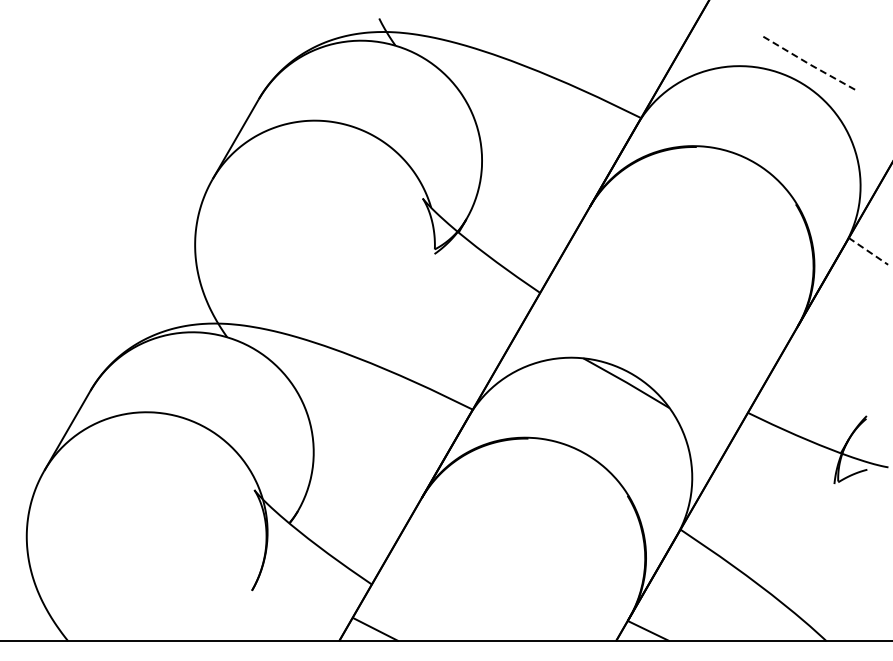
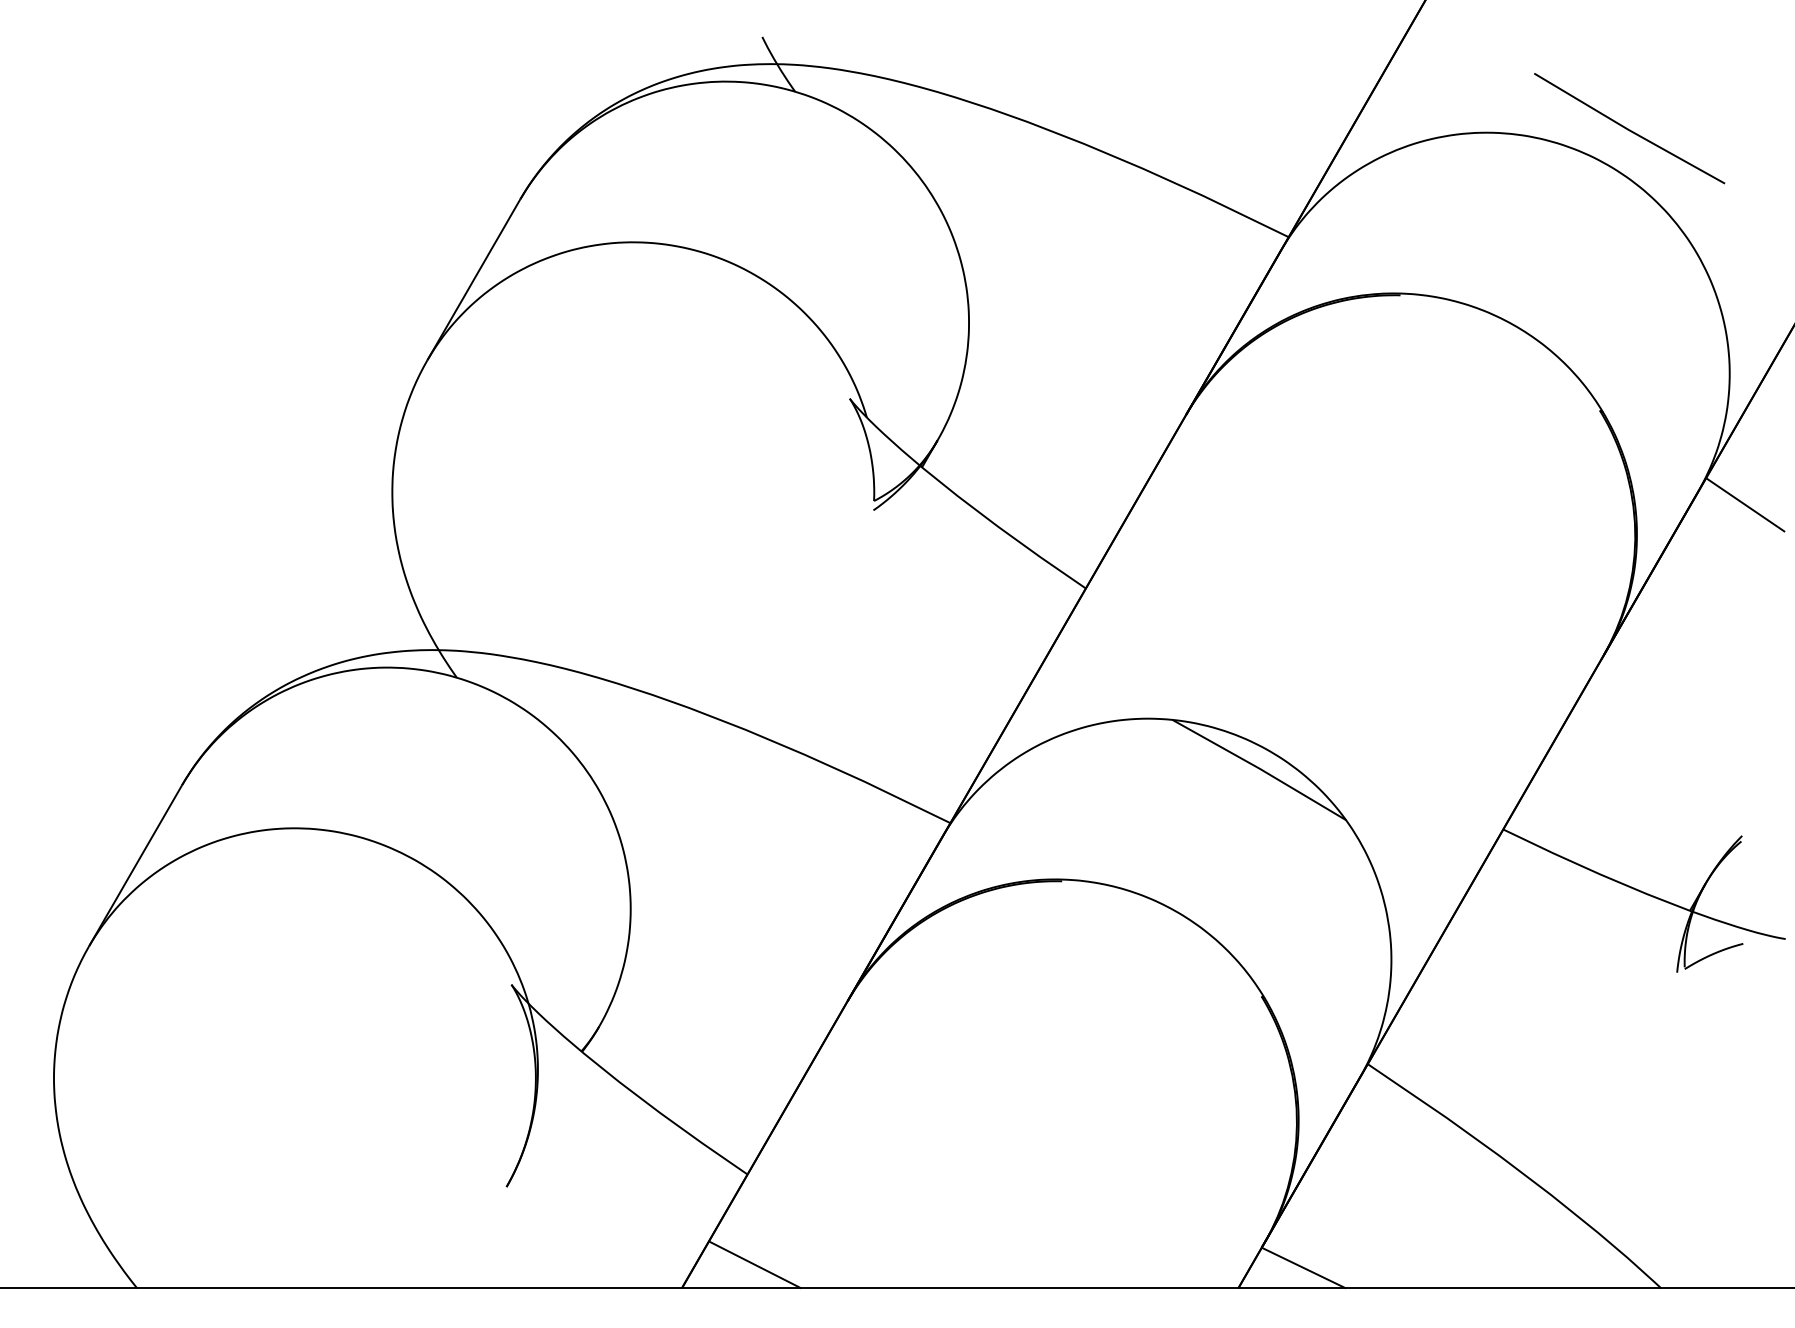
line: (810, 64) -> (1629, 129), dashed -> solid
line: (868, 251) -> (1745, 505), dashed -> solid

